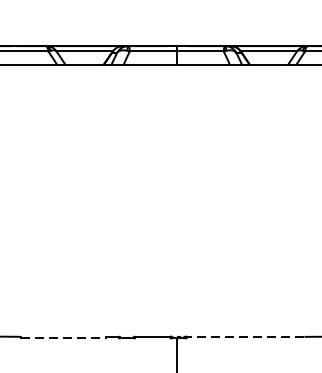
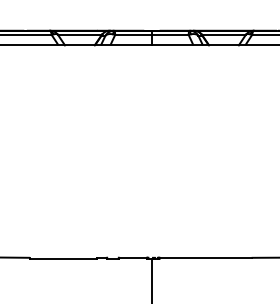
line: (244, 336) -> (204, 257), dashed -> solid
line: (63, 337) -> (63, 258), dashed -> solid

